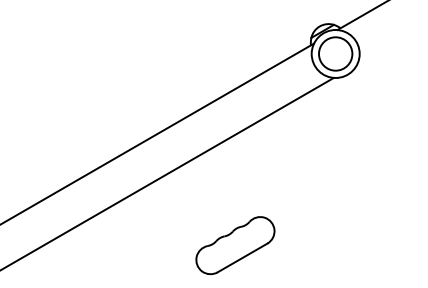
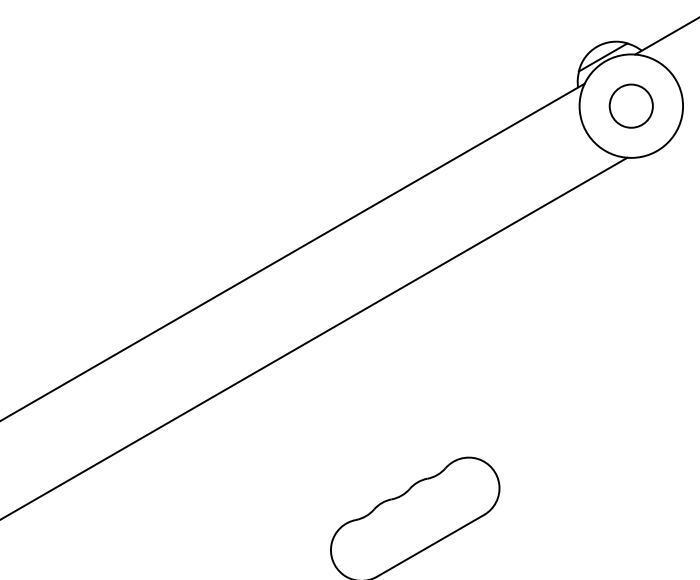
circle: (335, 53) -> (630, 105), size x0.6

